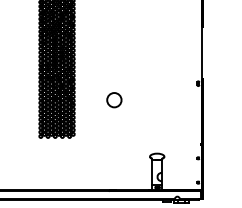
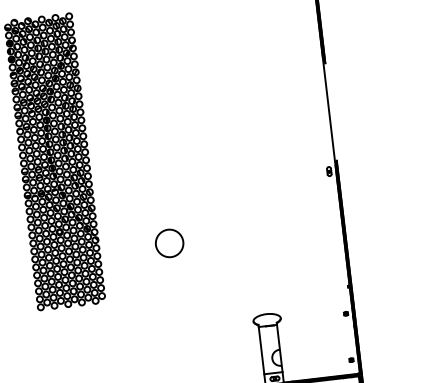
circle: (114, 100) -> (169, 243), moved

